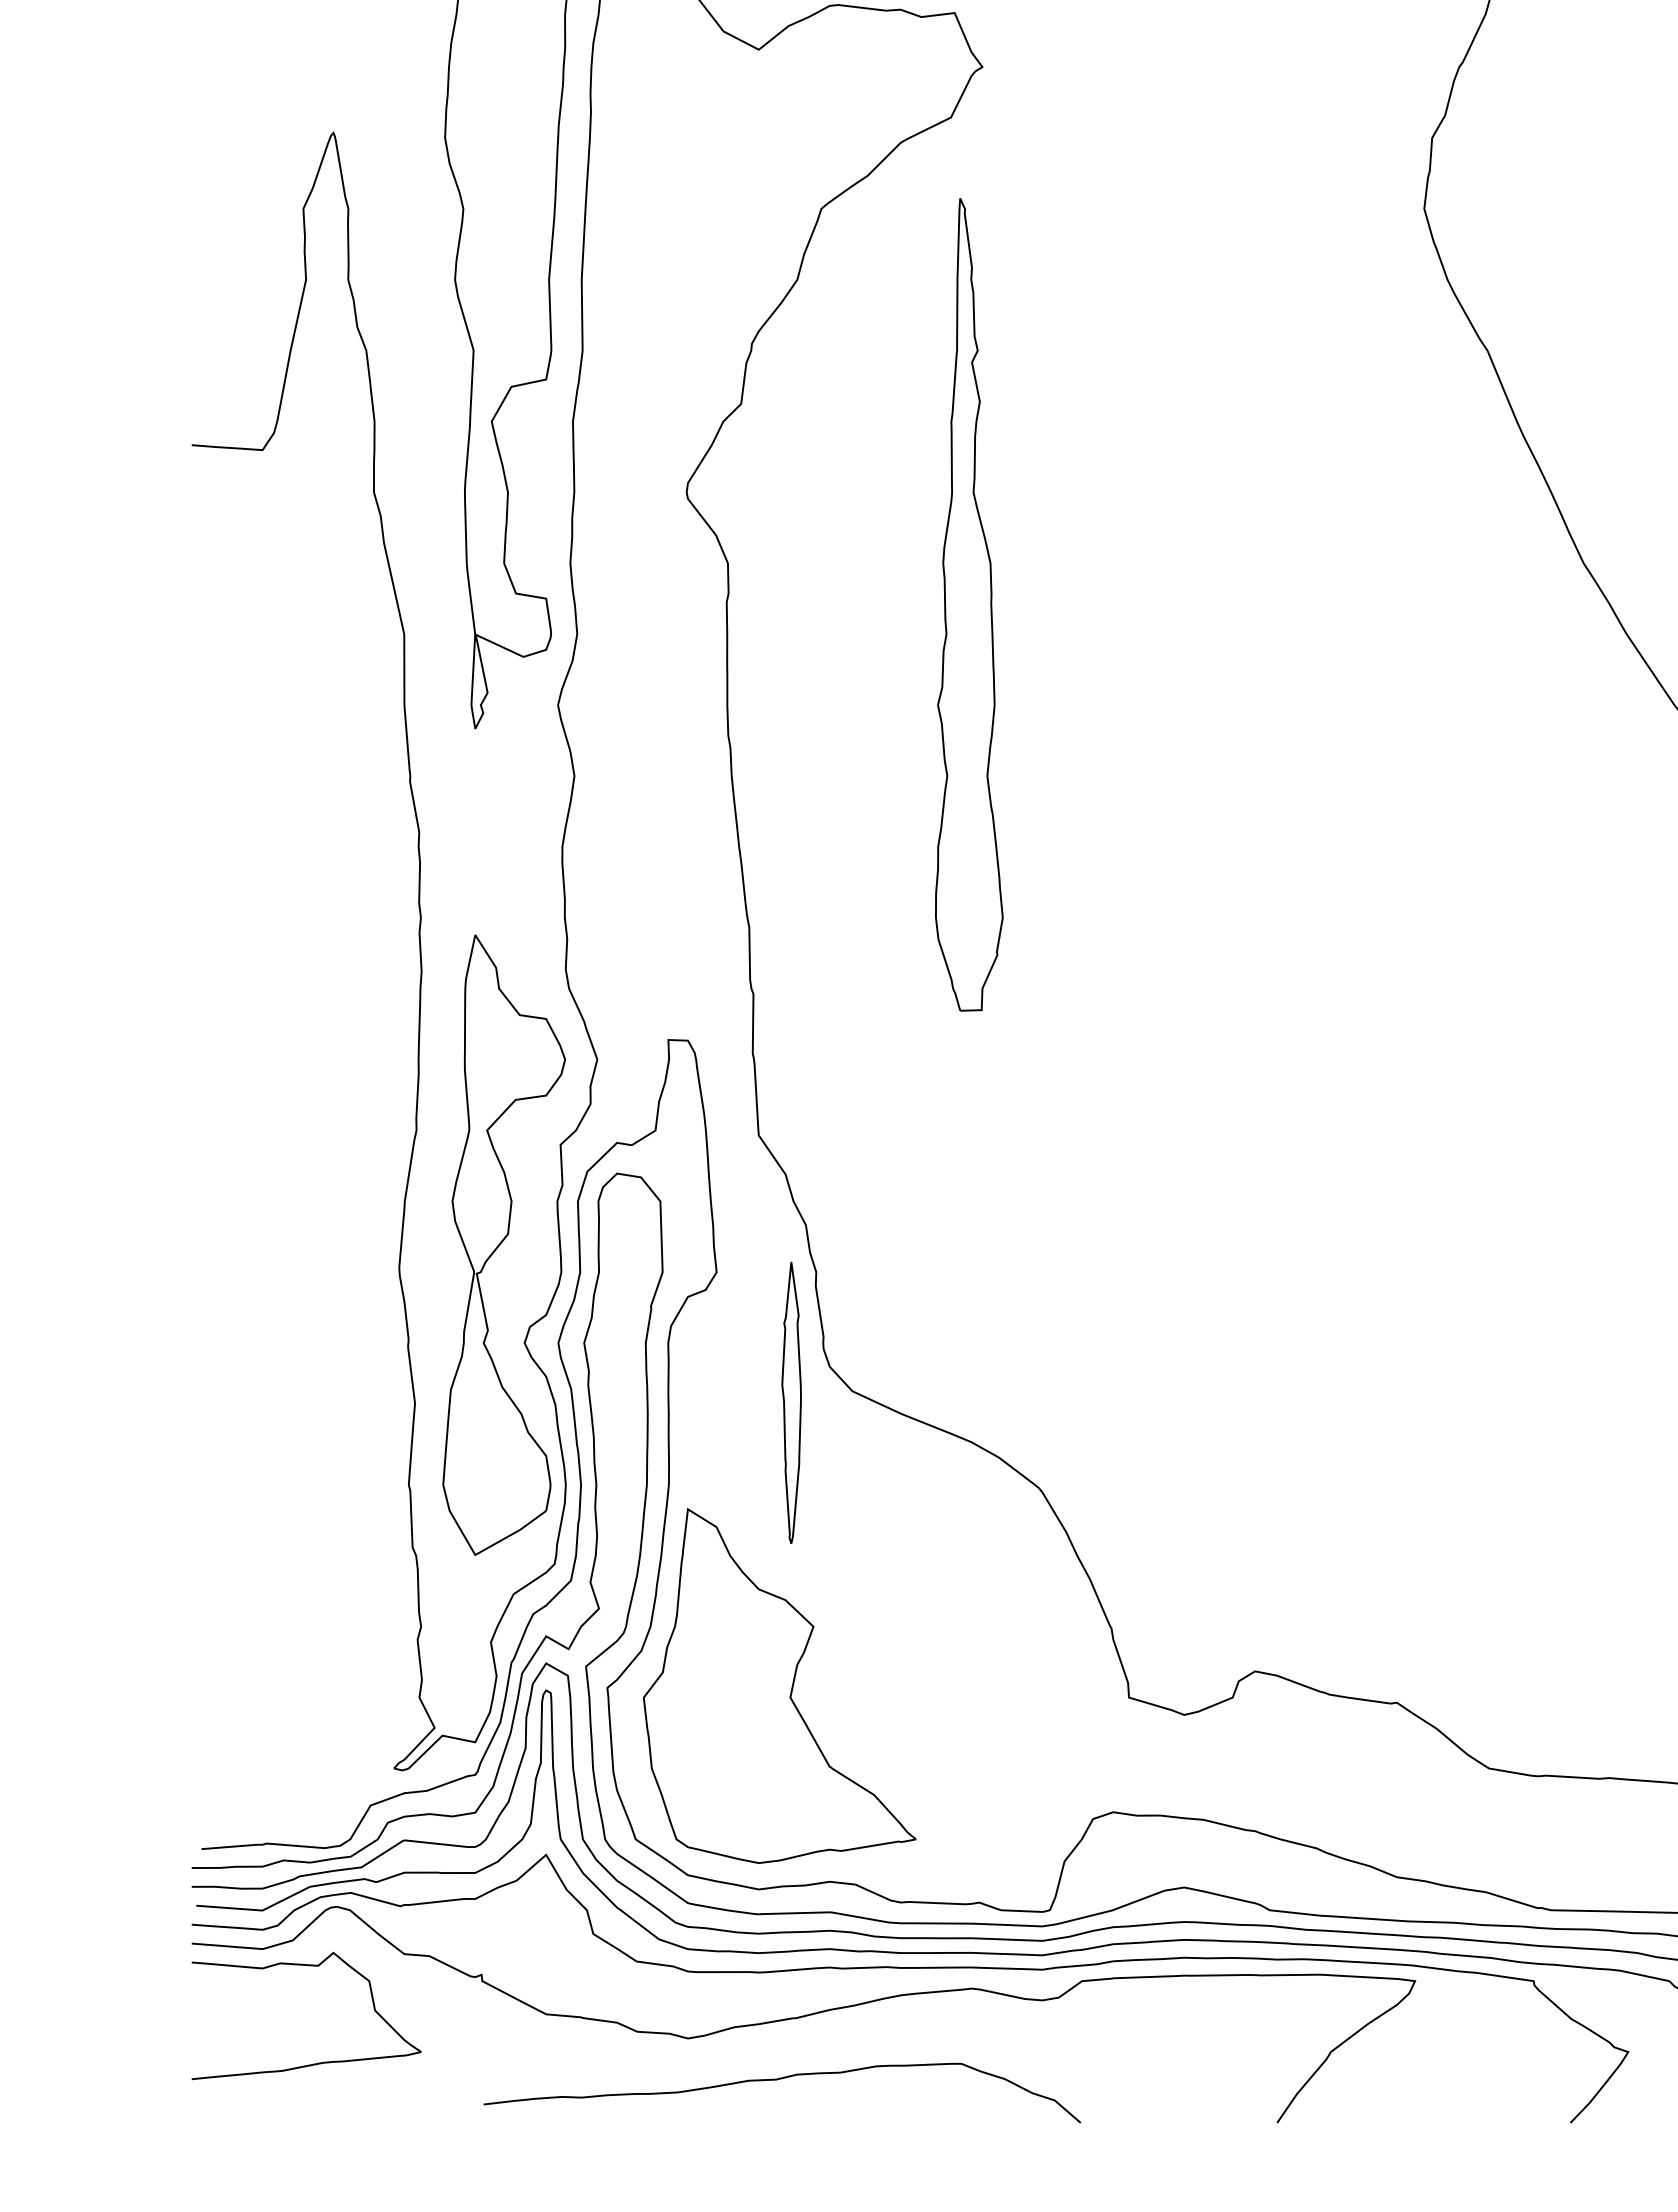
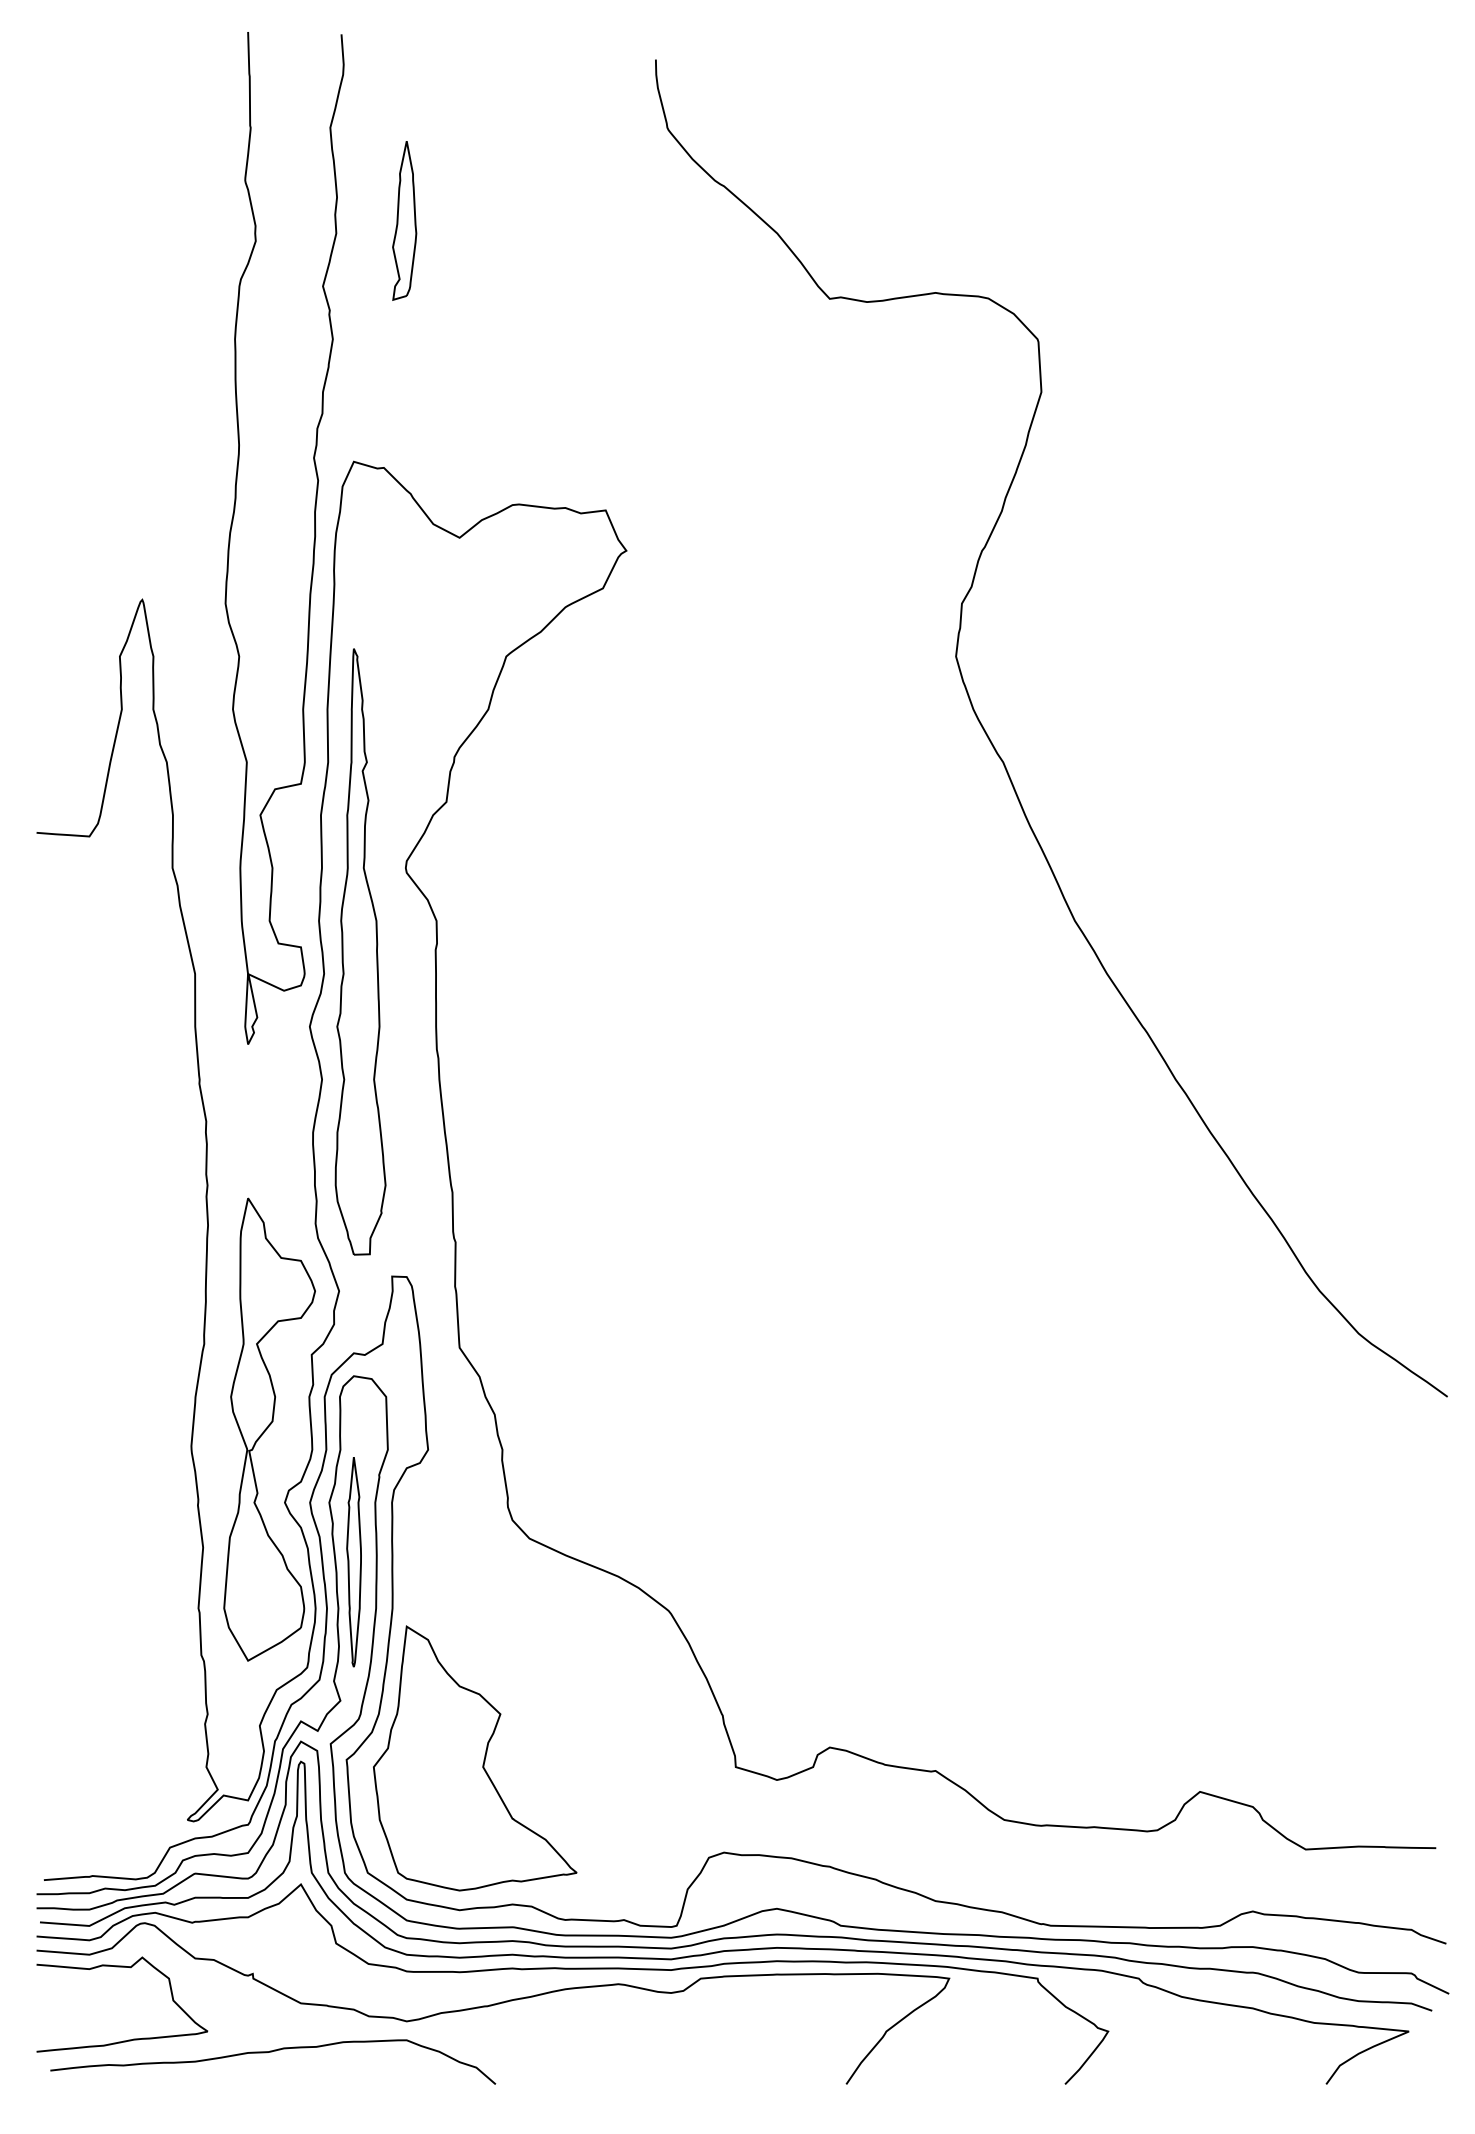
part: (969, 604) -> (360, 951), moved
part: (790, 1403) -> (353, 1562), moved
curve: (781, 2080) -> (272, 2052), moved

